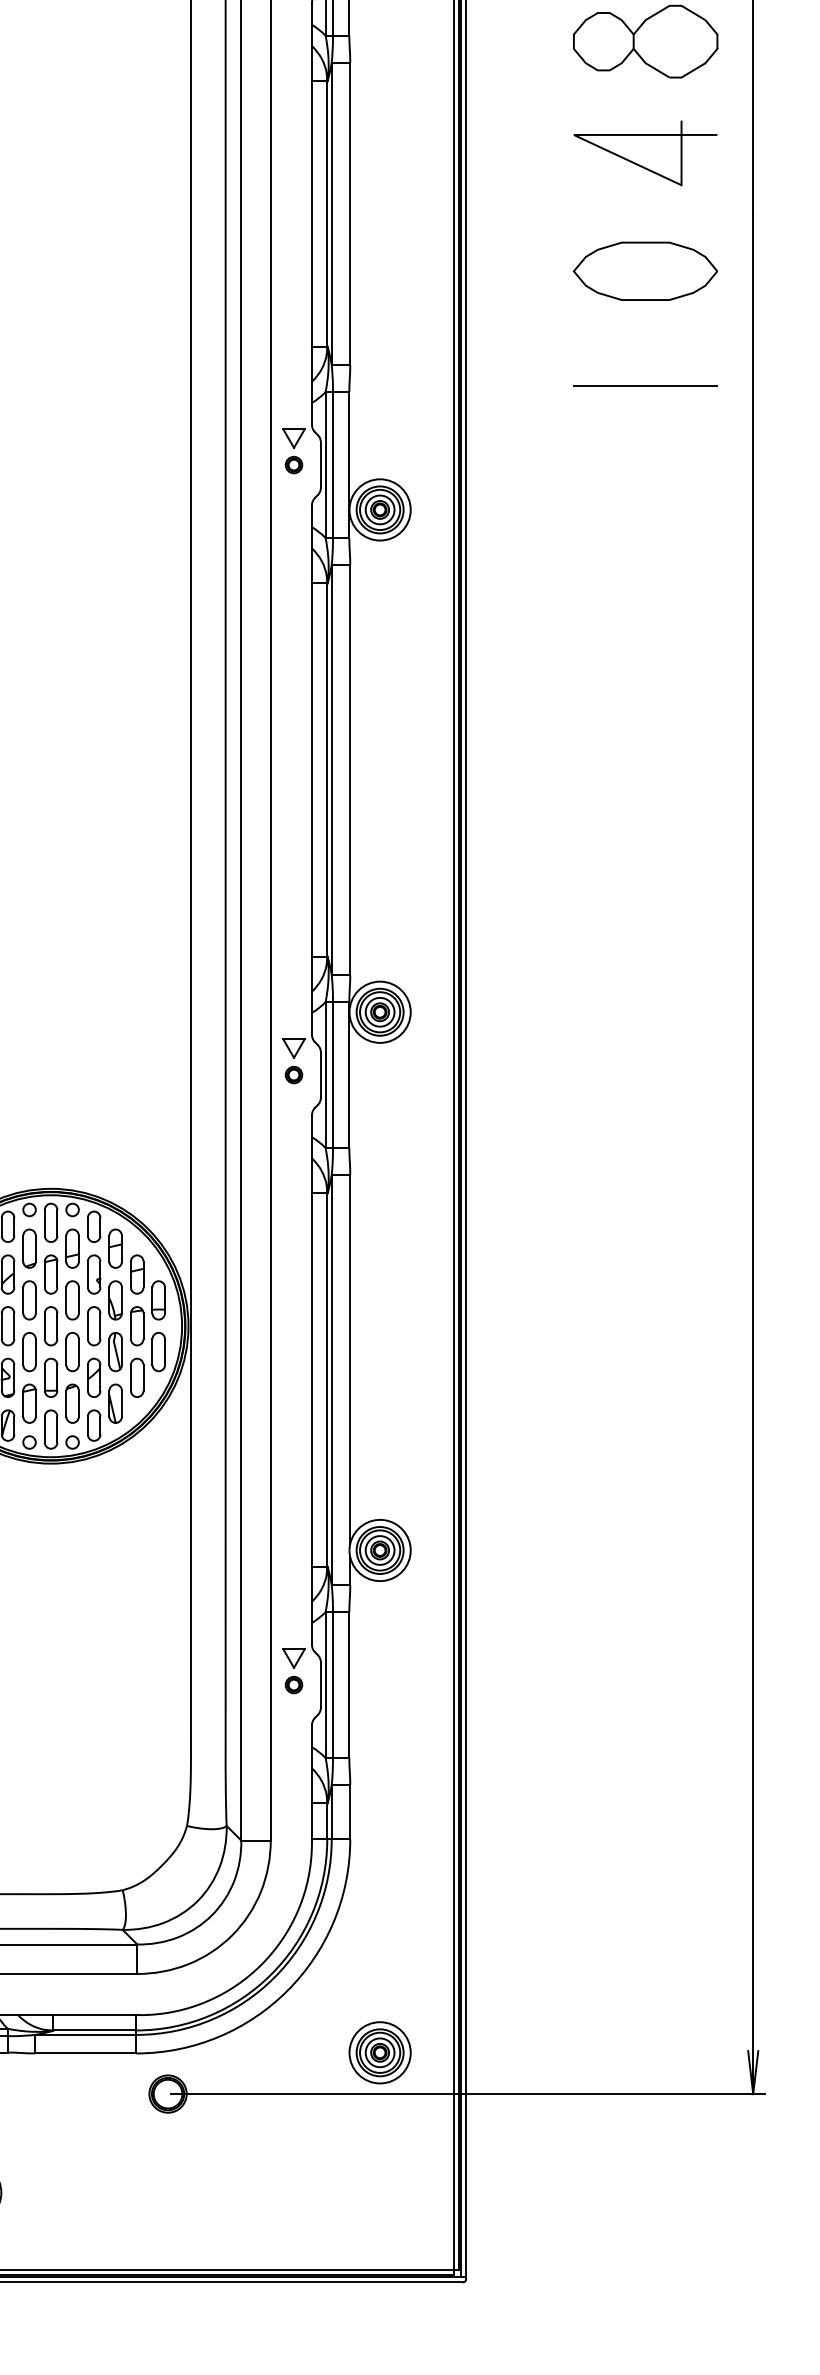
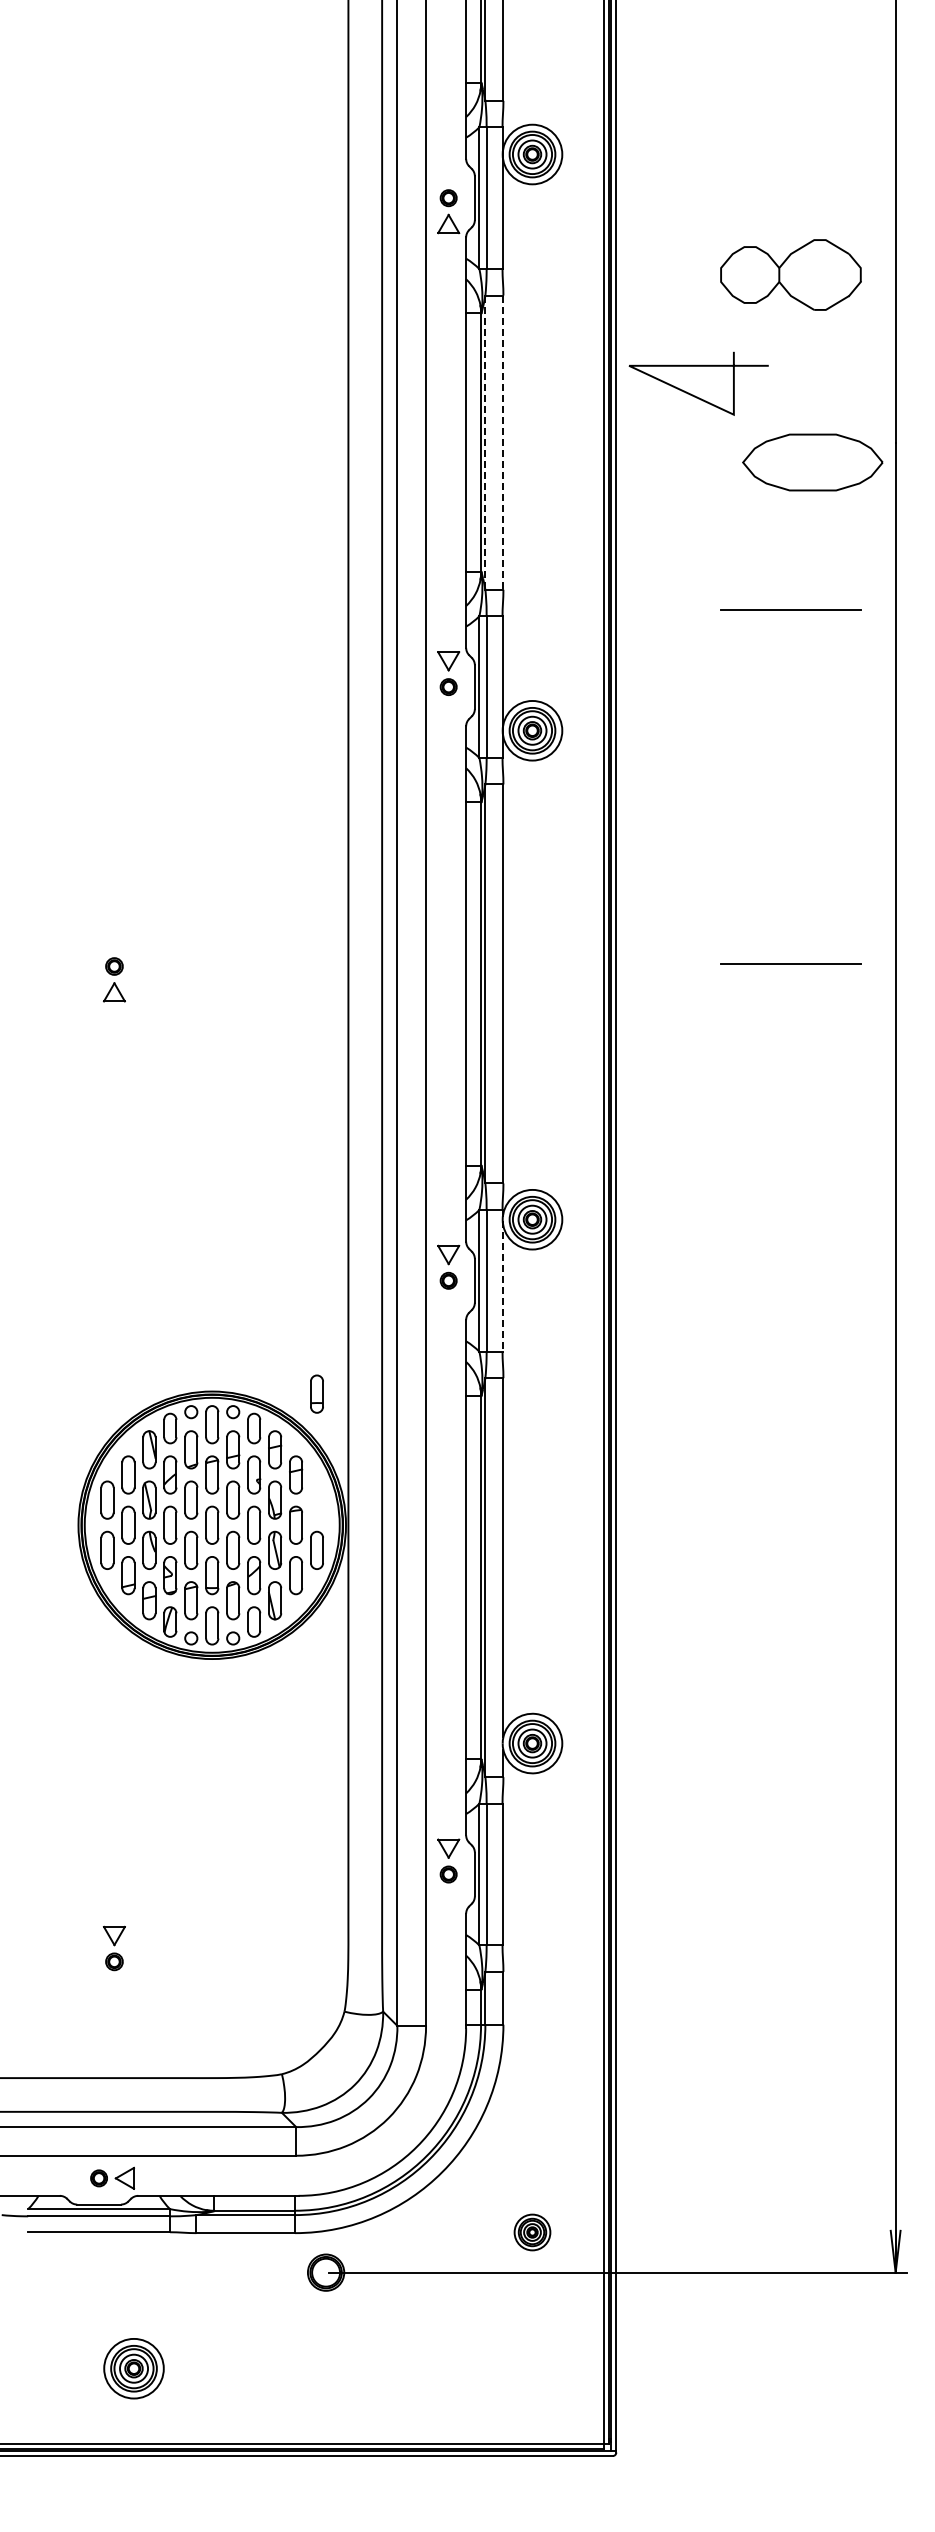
line: (640, 164) -> (693, 394), moved
line: (331, 214) -> (485, 443), solid -> dashed
line: (350, 214) -> (503, 443), solid -> dashed
part: (645, 271) -> (812, 462), moved
line: (645, 749) -> (790, 963), added
line: (349, 1074) -> (502, 1280), solid -> dashed
part: (158, 1299) -> (316, 1393), moved
part: (380, 2052) -> (532, 2232), size x0.6

